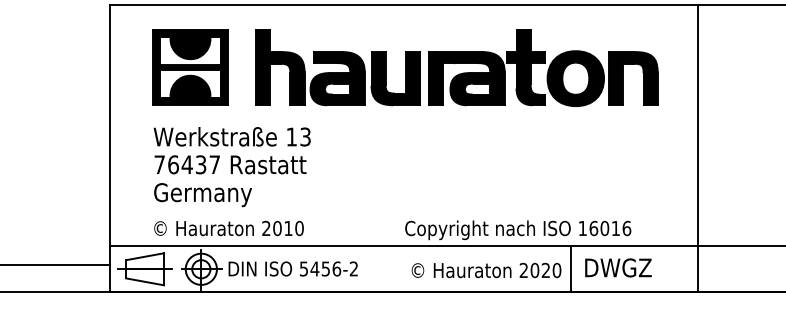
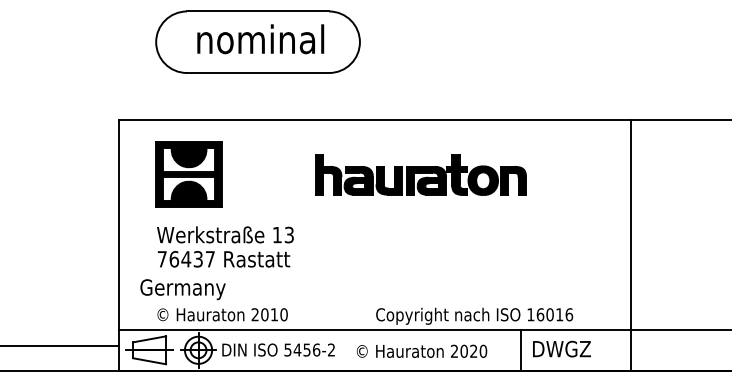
part: (456, 68) -> (420, 175), size x0.6
text: (202, 194) -> (182, 289), moved
text: (485, 269) -> (421, 350), moved

